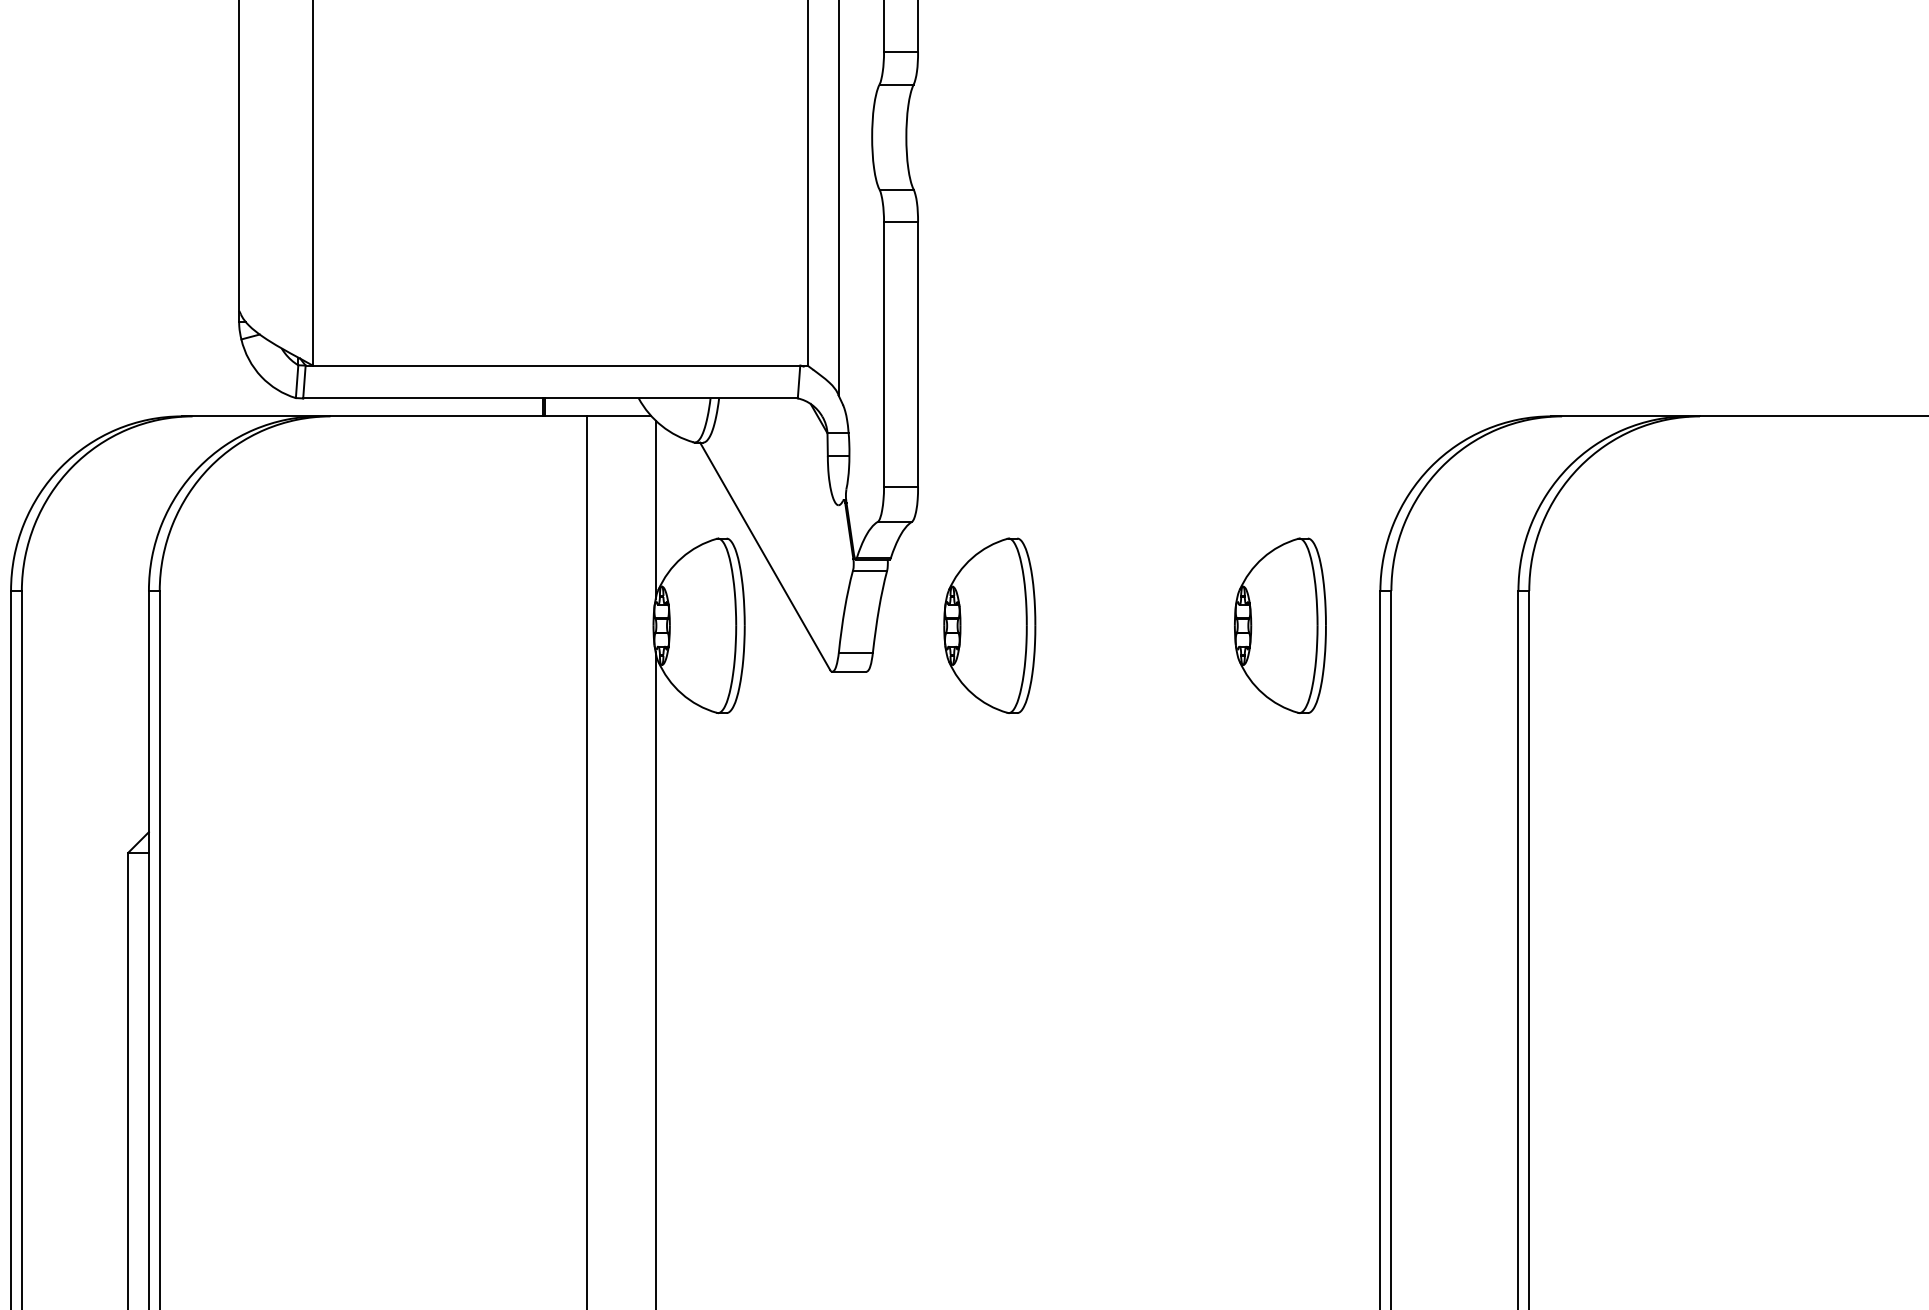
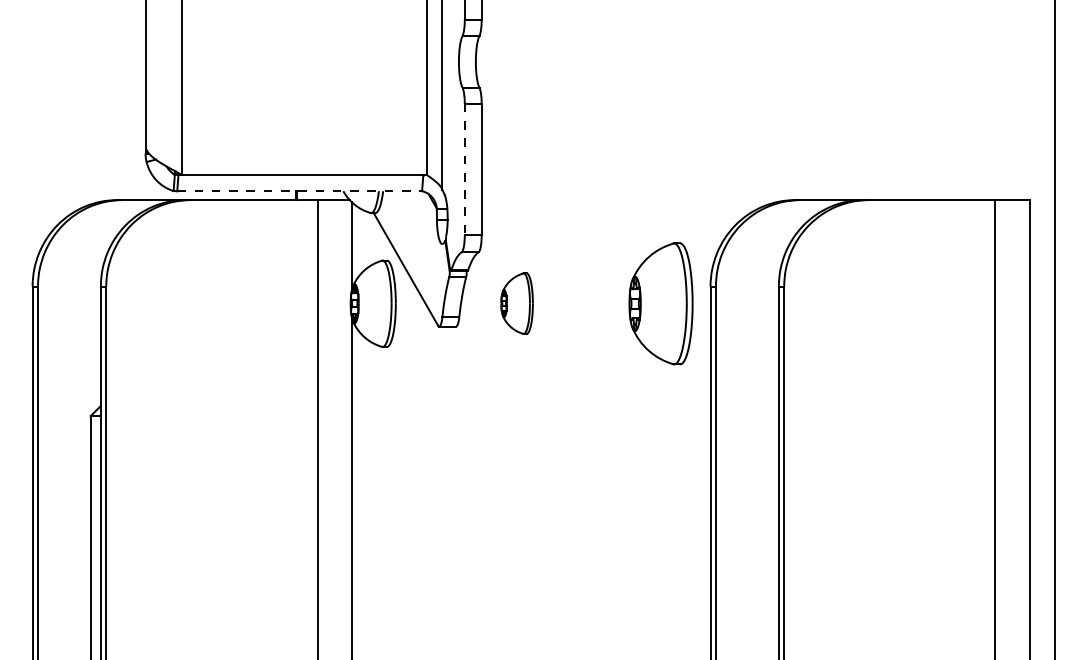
line: (883, 354) -> (464, 169), solid -> dashed
line: (552, 398) -> (300, 191), solid -> dashed
part: (988, 625) -> (516, 303), size x0.7
part: (1279, 625) -> (660, 303), size x1.4

